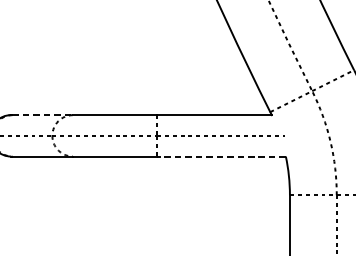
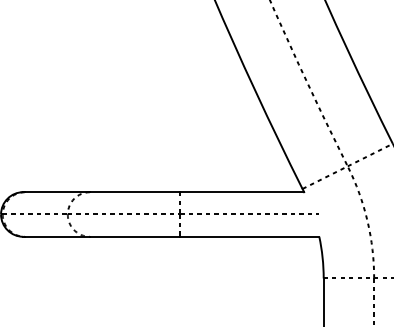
line: (42, 115) -> (57, 192), dashed -> solid
line: (221, 156) -> (249, 236), dashed -> solid

